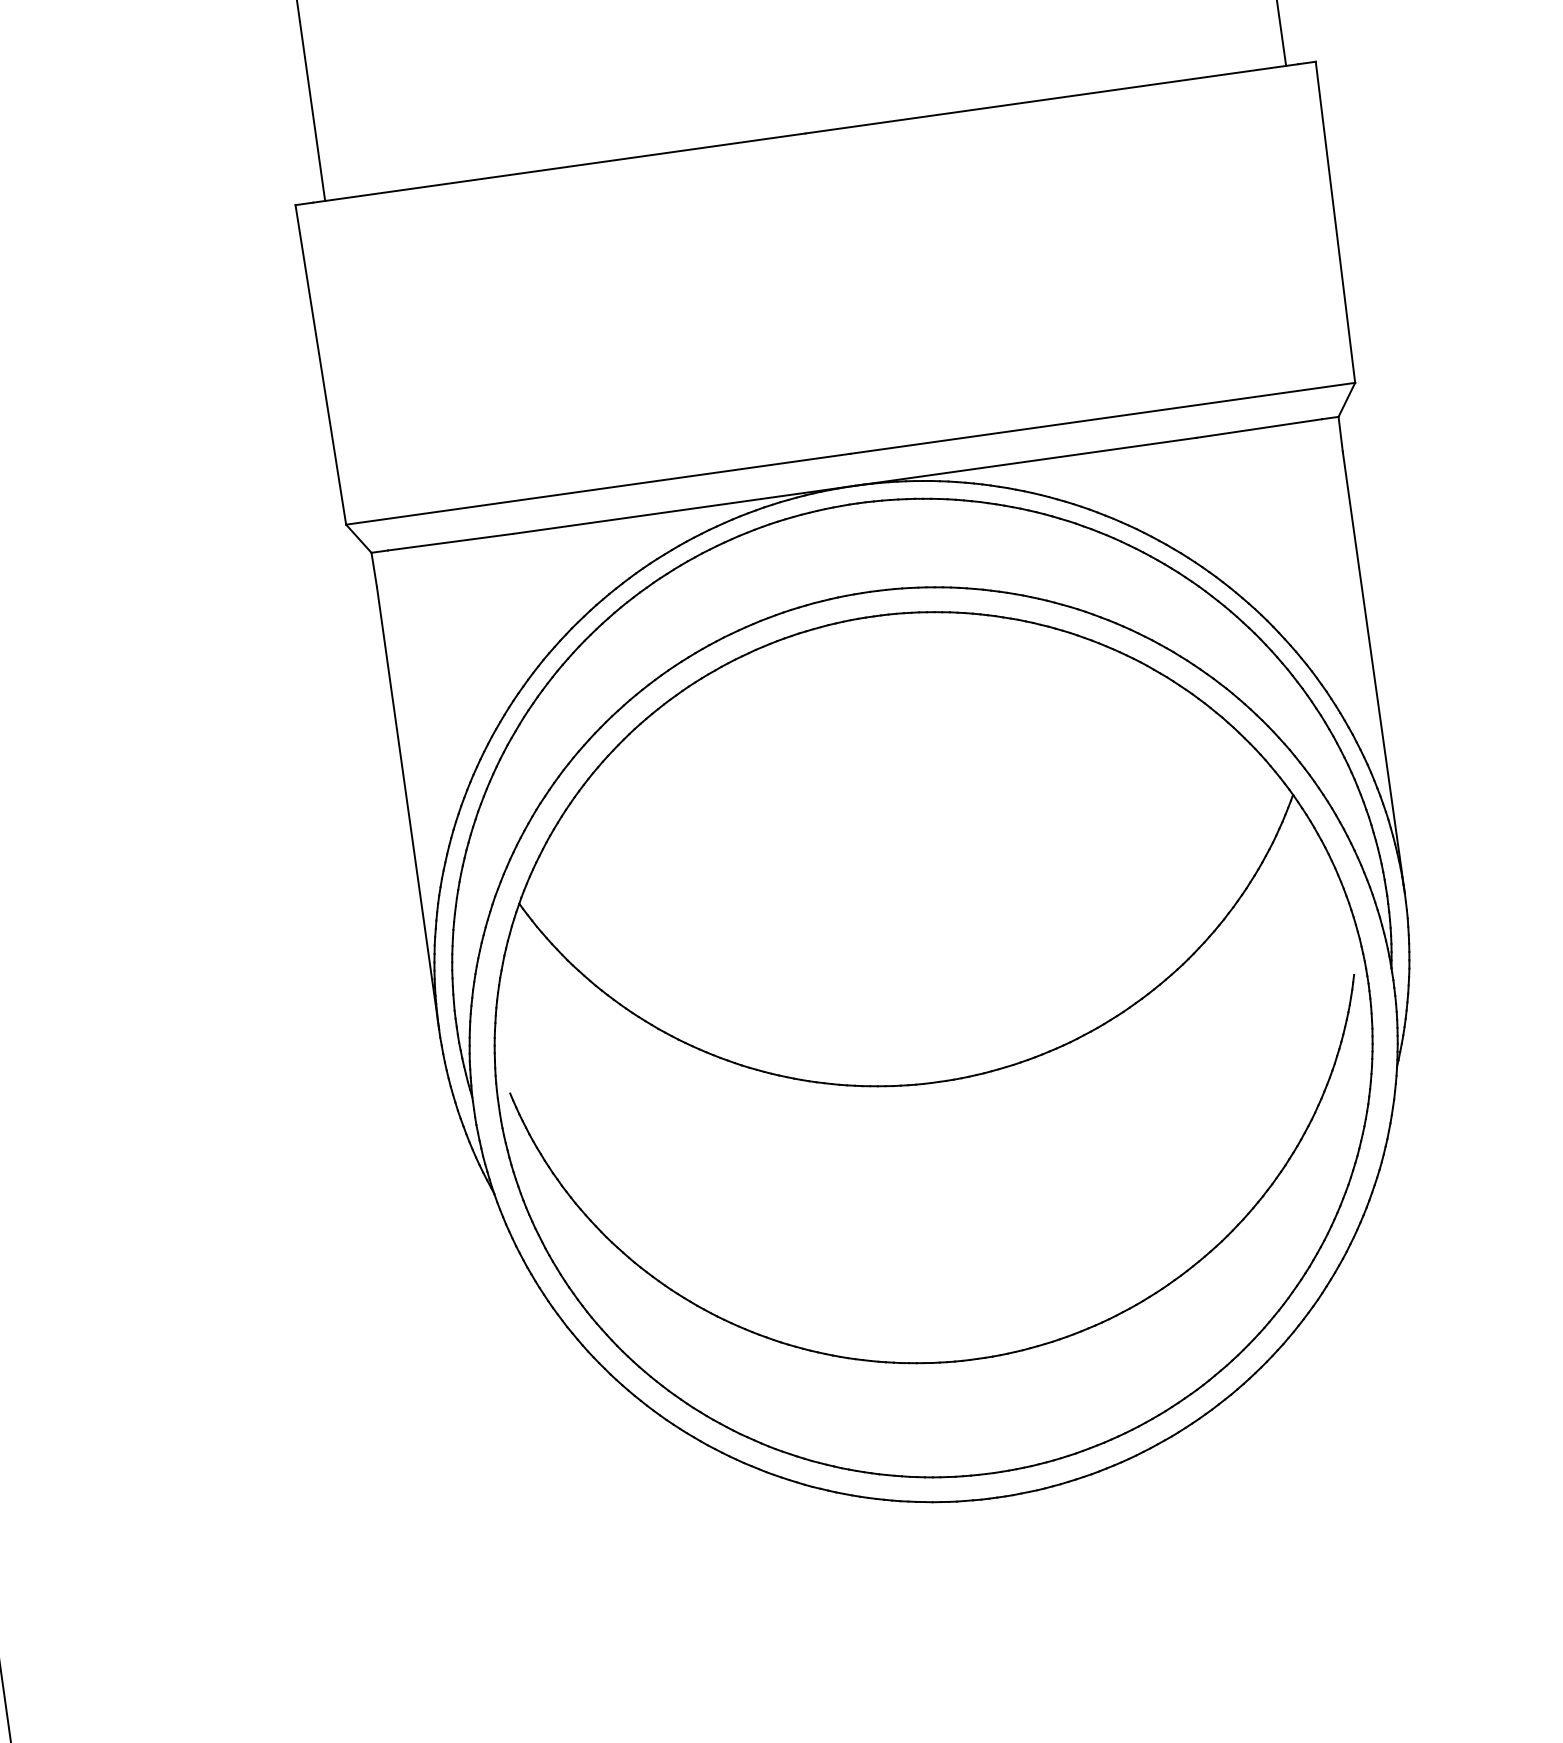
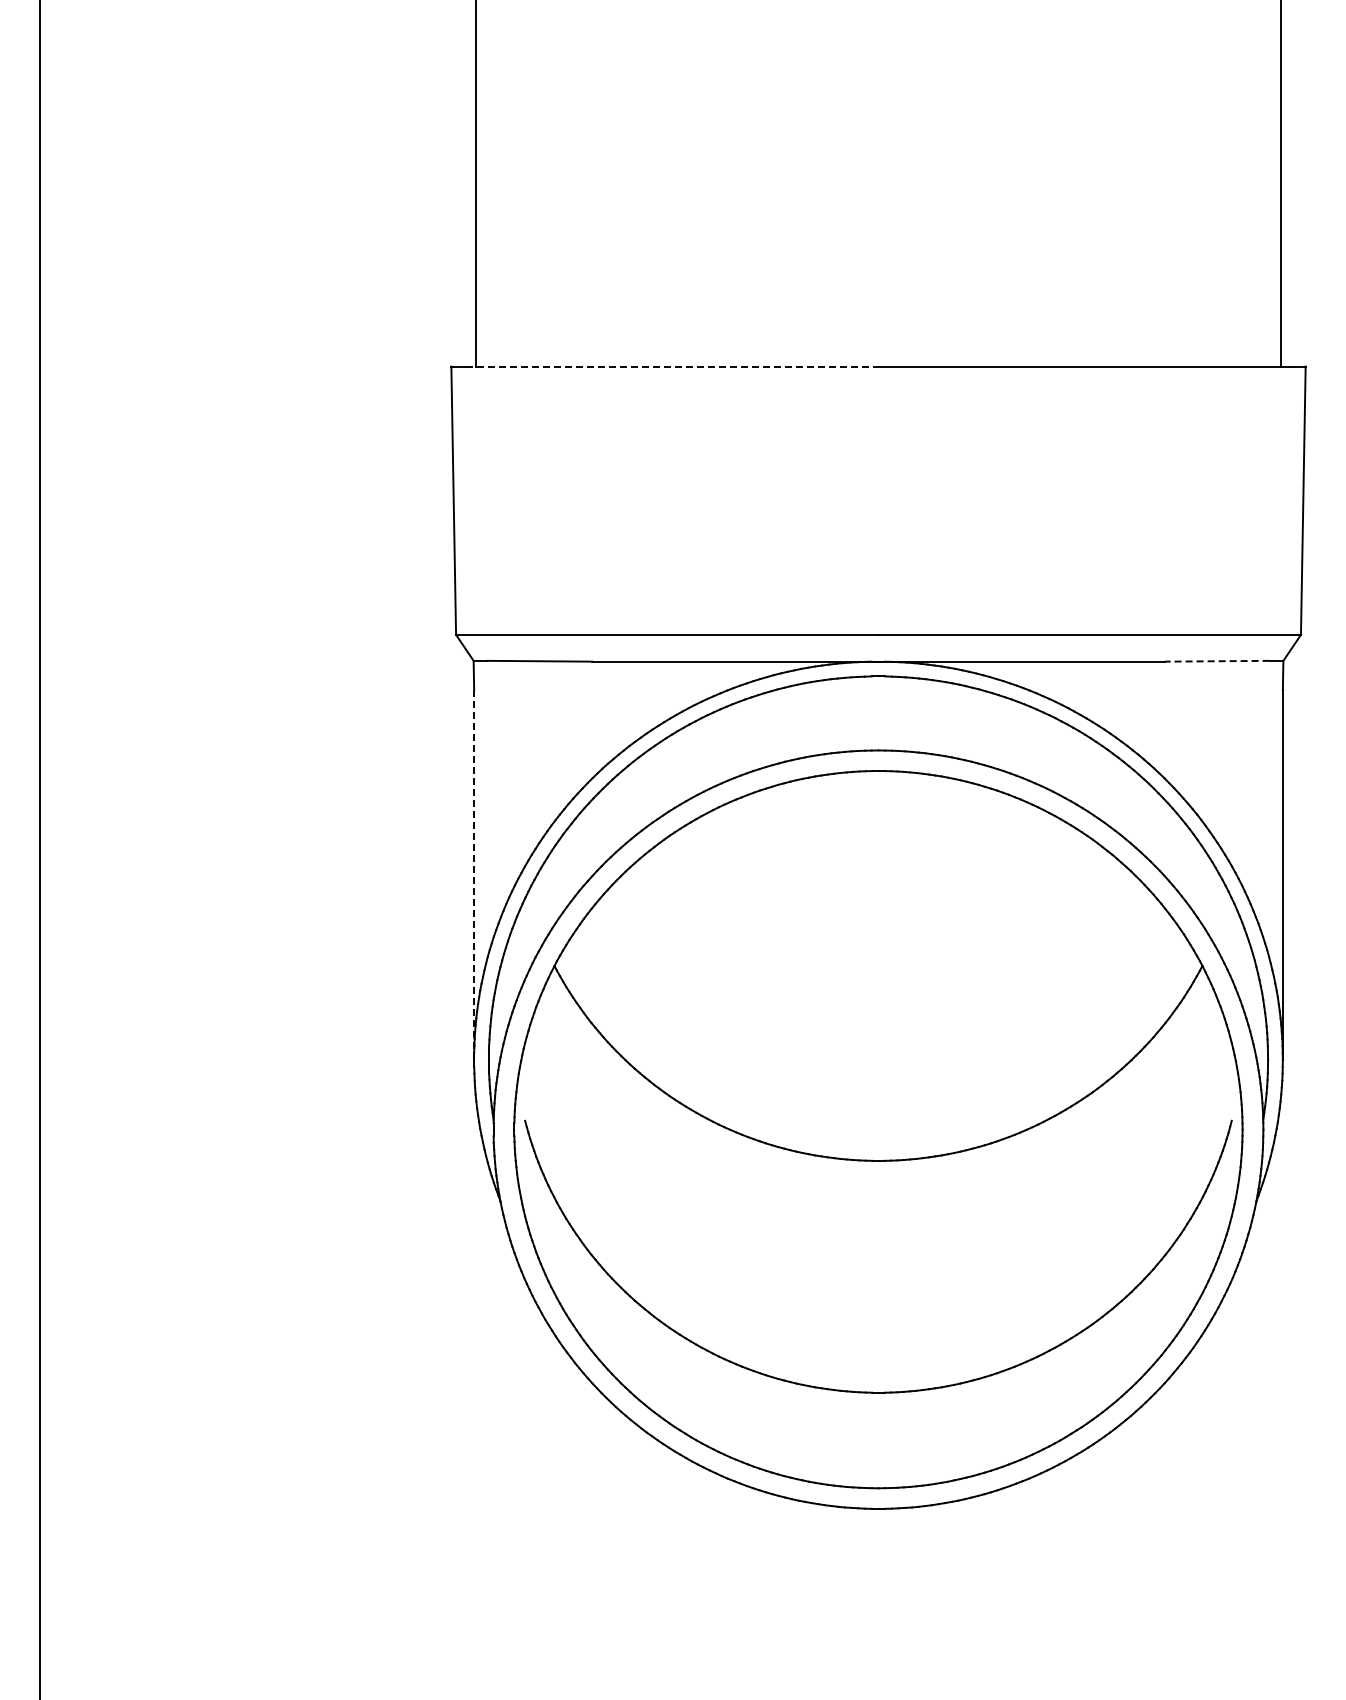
line: (559, 167) -> (672, 366), solid -> dashed
line: (1258, 428) -> (1216, 661), solid -> dashed
line: (408, 809) -> (474, 875), solid -> dashed

